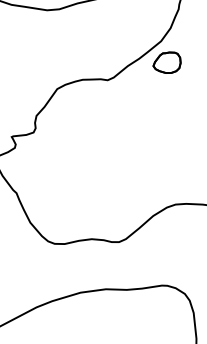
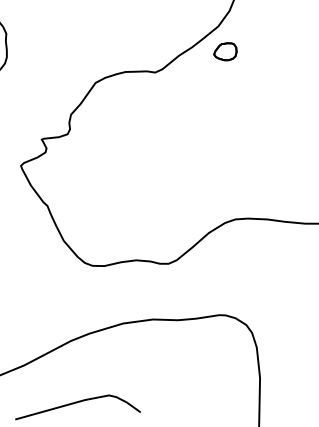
part: (167, 62) -> (225, 51), size x0.7

